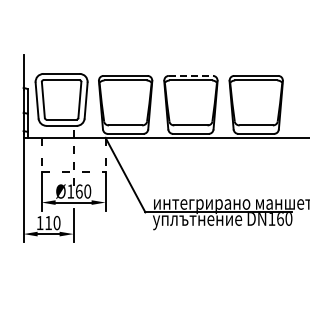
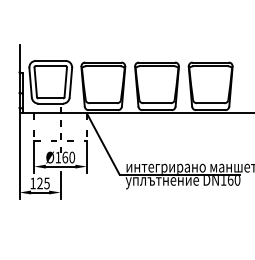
line: (191, 75) -> (157, 62), dashed -> solid
text: (52, 222) -> (43, 183), 110 -> 125

